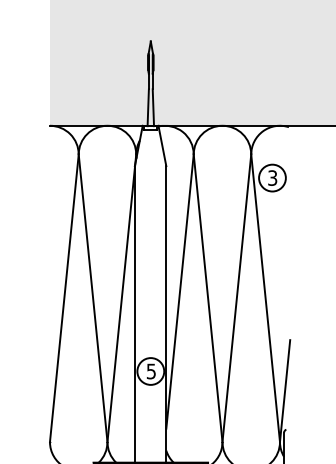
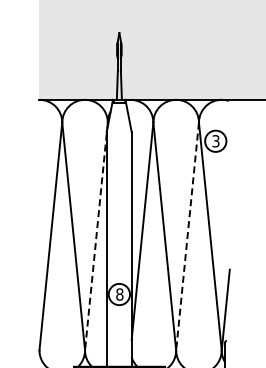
line: (121, 299) -> (96, 237), solid -> dashed
line: (236, 299) -> (187, 237), solid -> dashed
text: (150, 371) -> (119, 294), 5 -> 8

